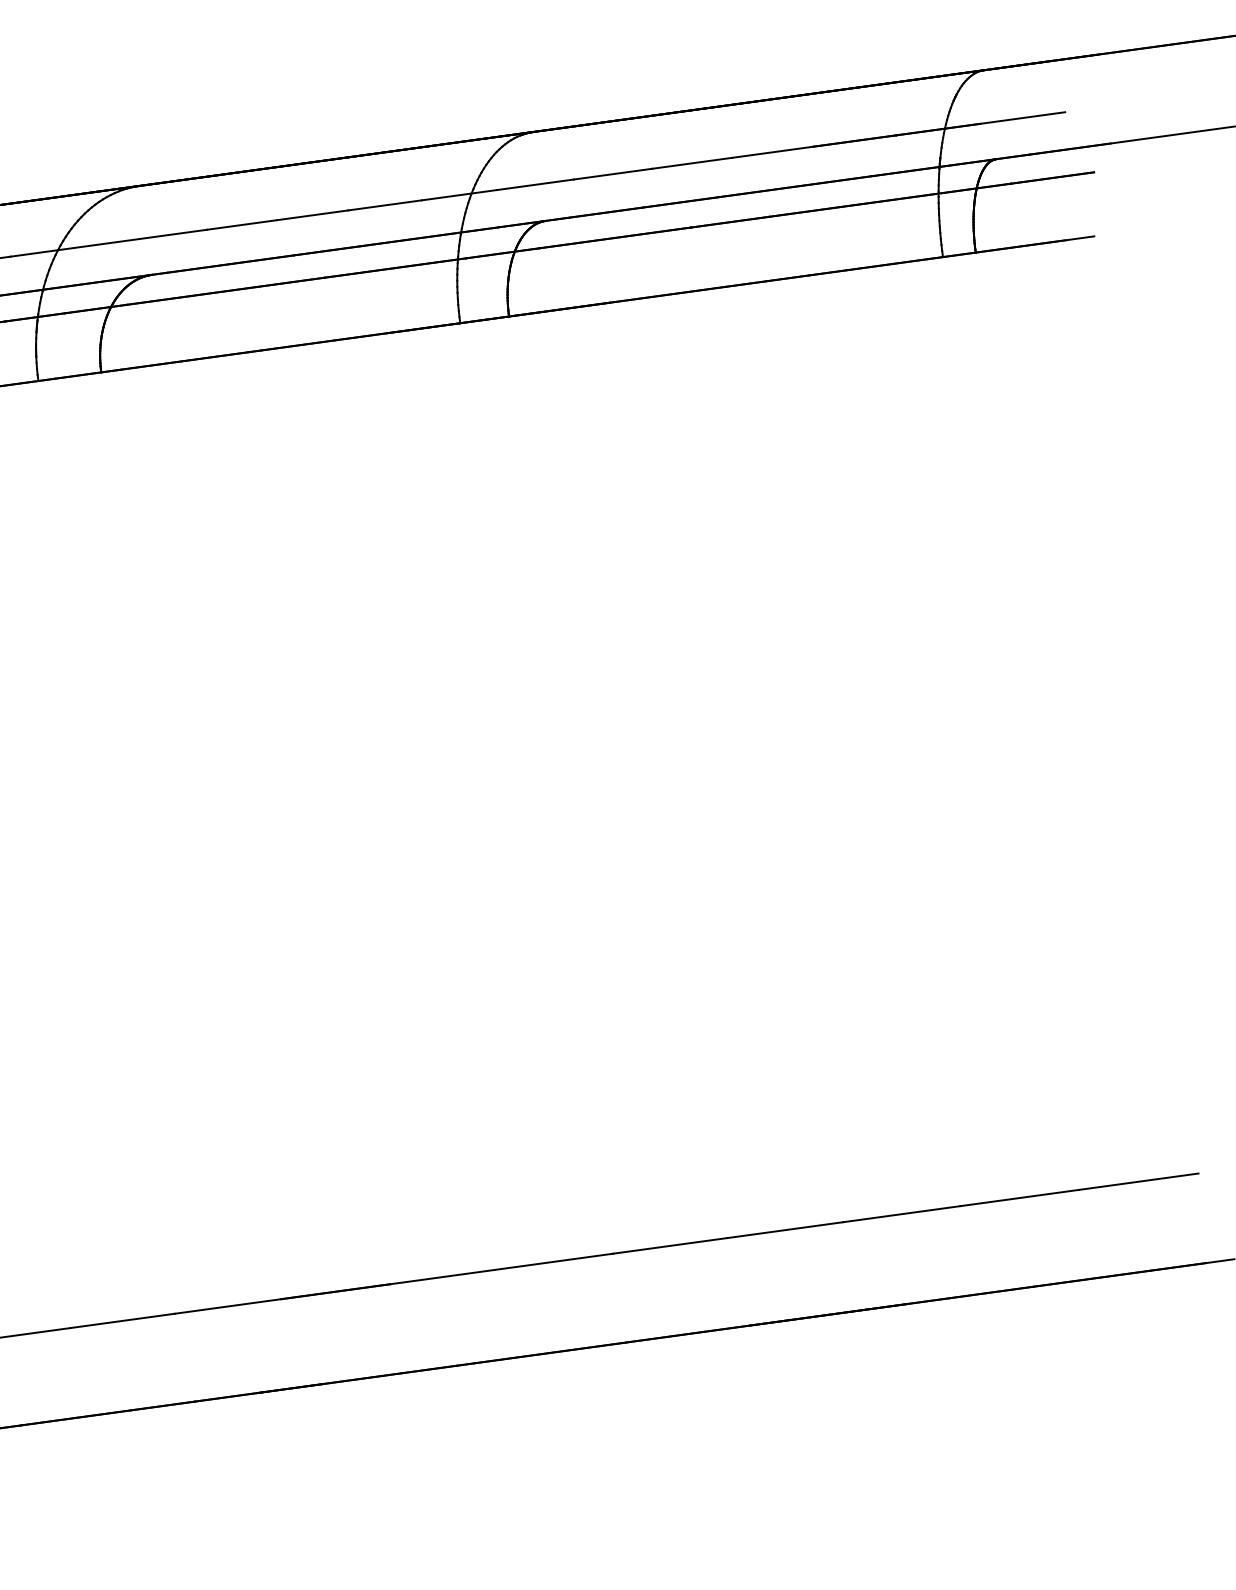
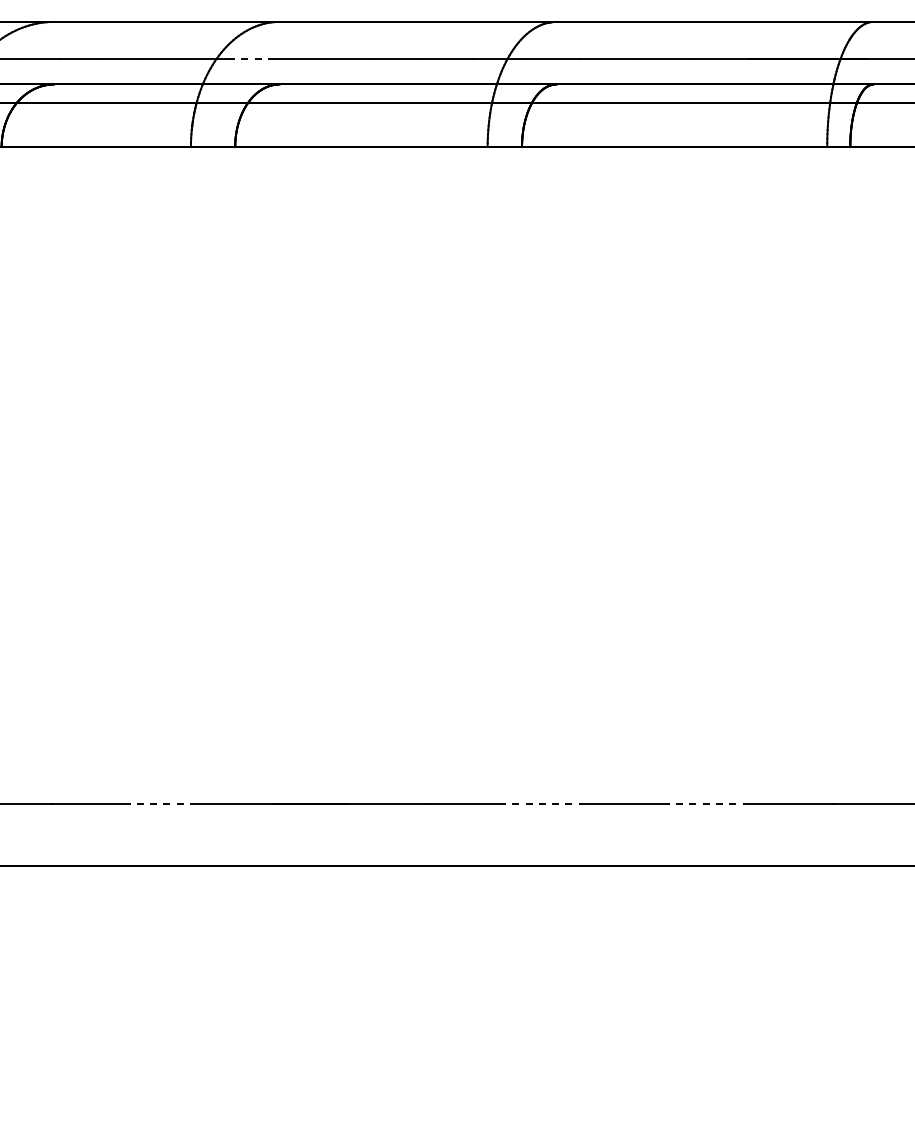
line: (107, 243) -> (251, 58), solid -> dashed
line: (900, 1213) -> (707, 803), solid -> dashed
line: (670, 1245) -> (545, 803), solid -> dashed
line: (122, 1320) -> (160, 803), solid -> dashed

